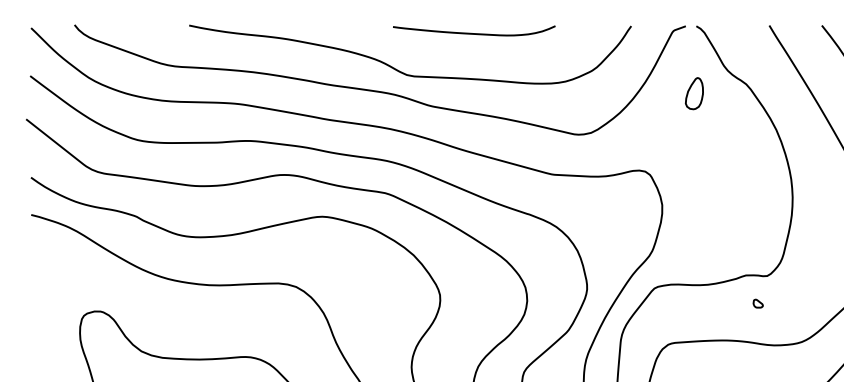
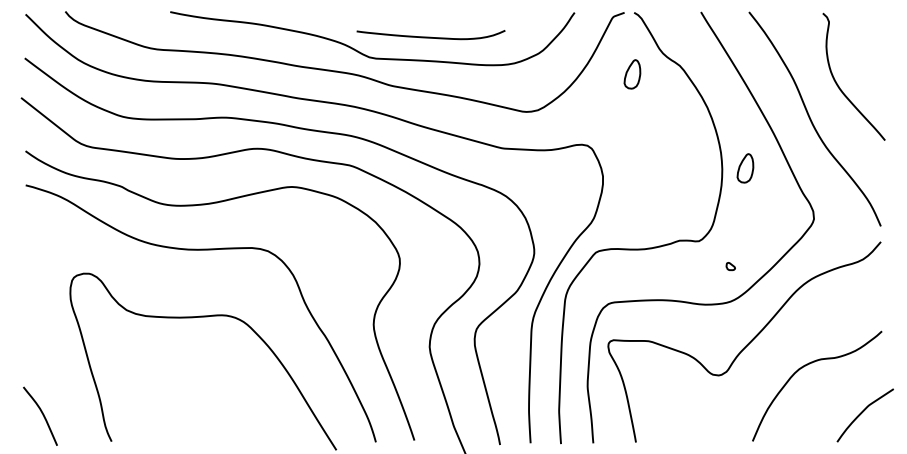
curve: (473, 32) -> (430, 36), moved
part: (818, 196) -> (745, 168), added
part: (757, 303) -> (730, 266), moved

